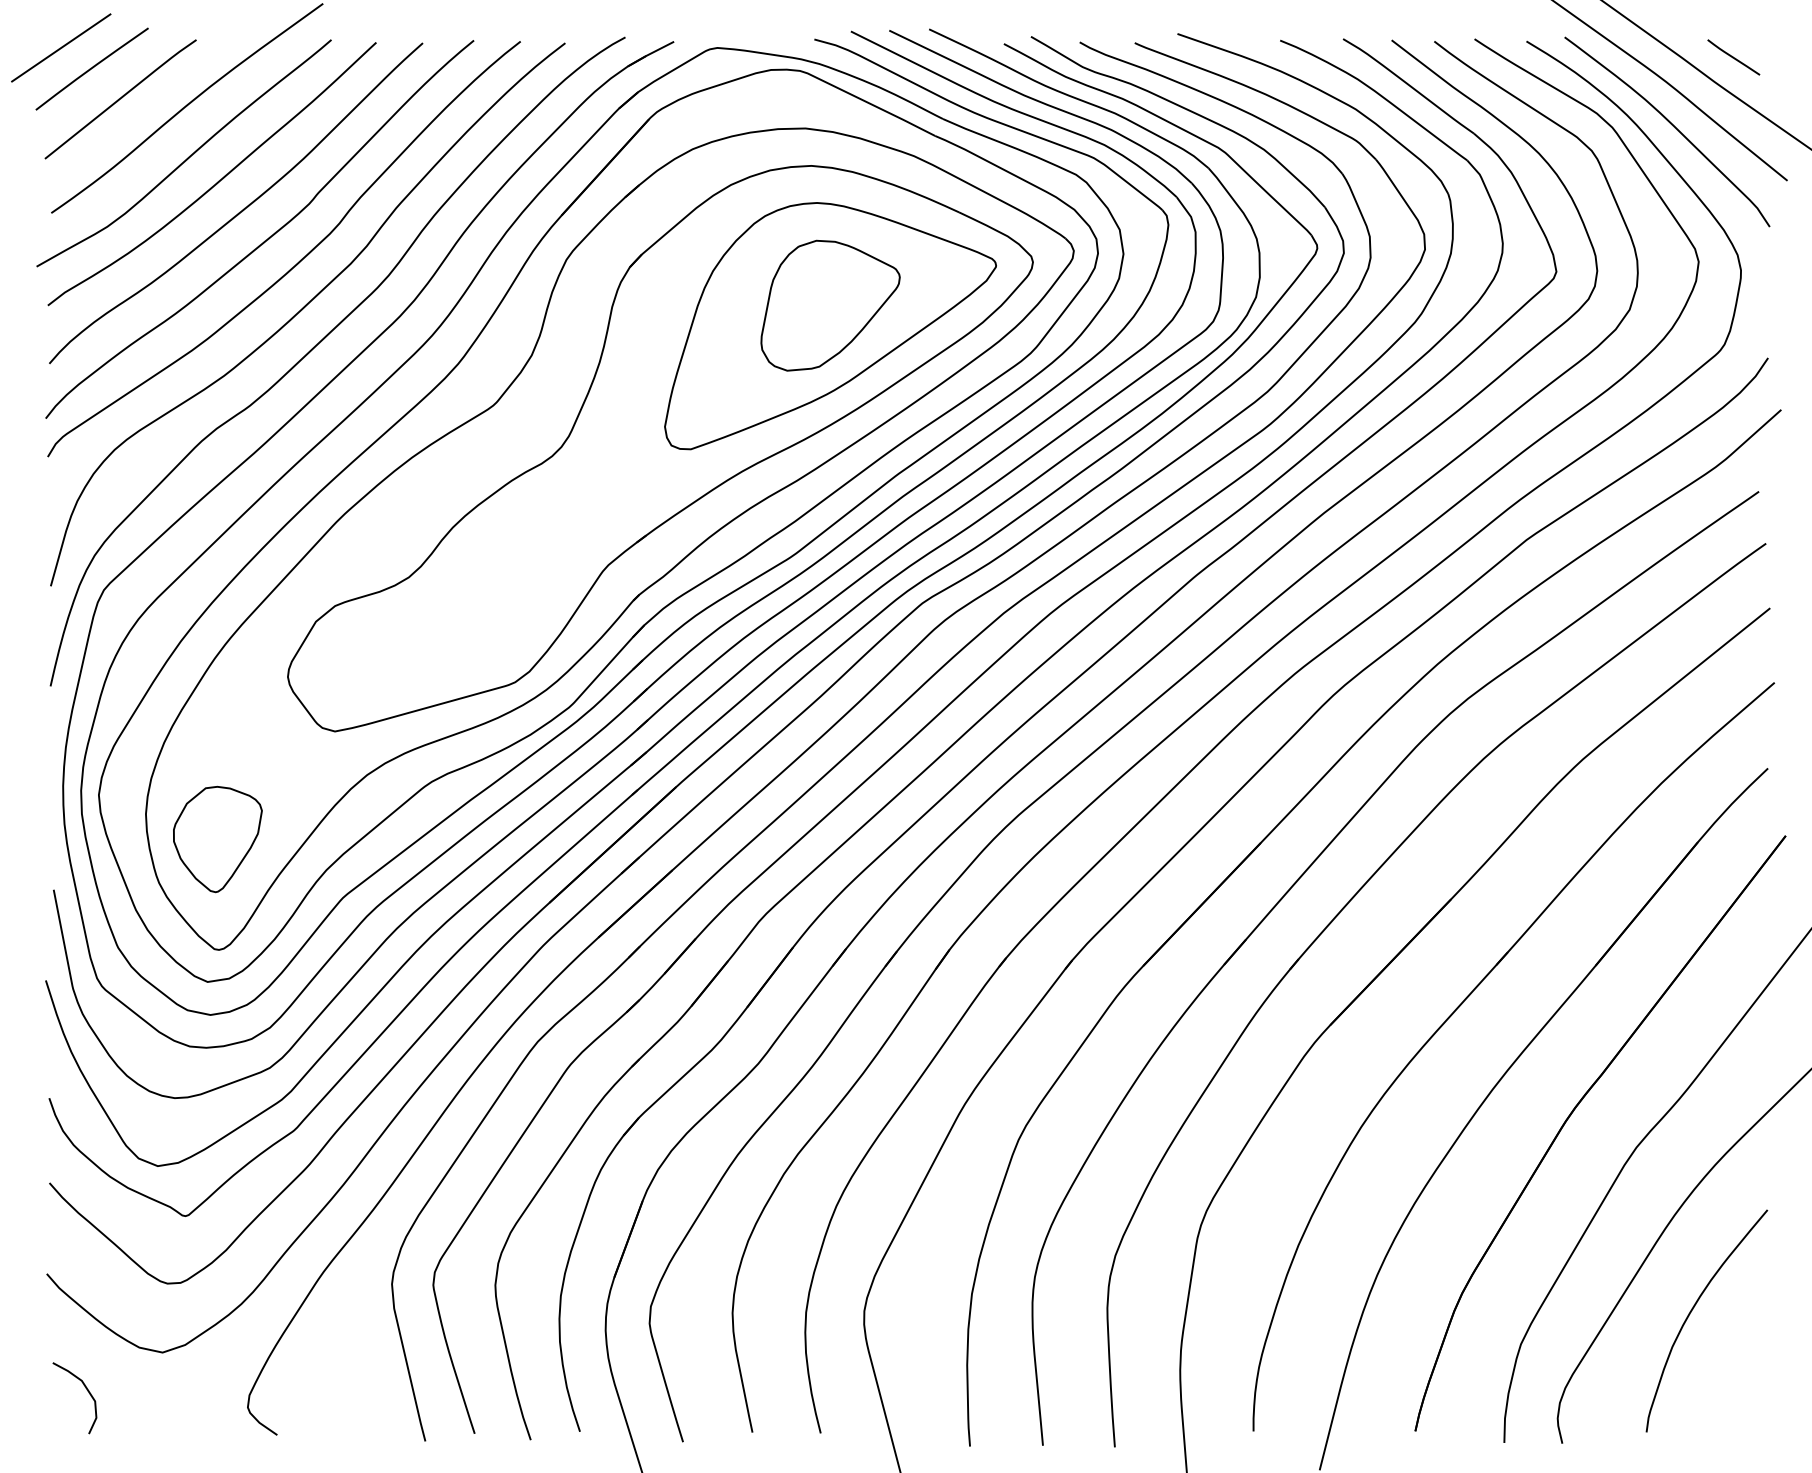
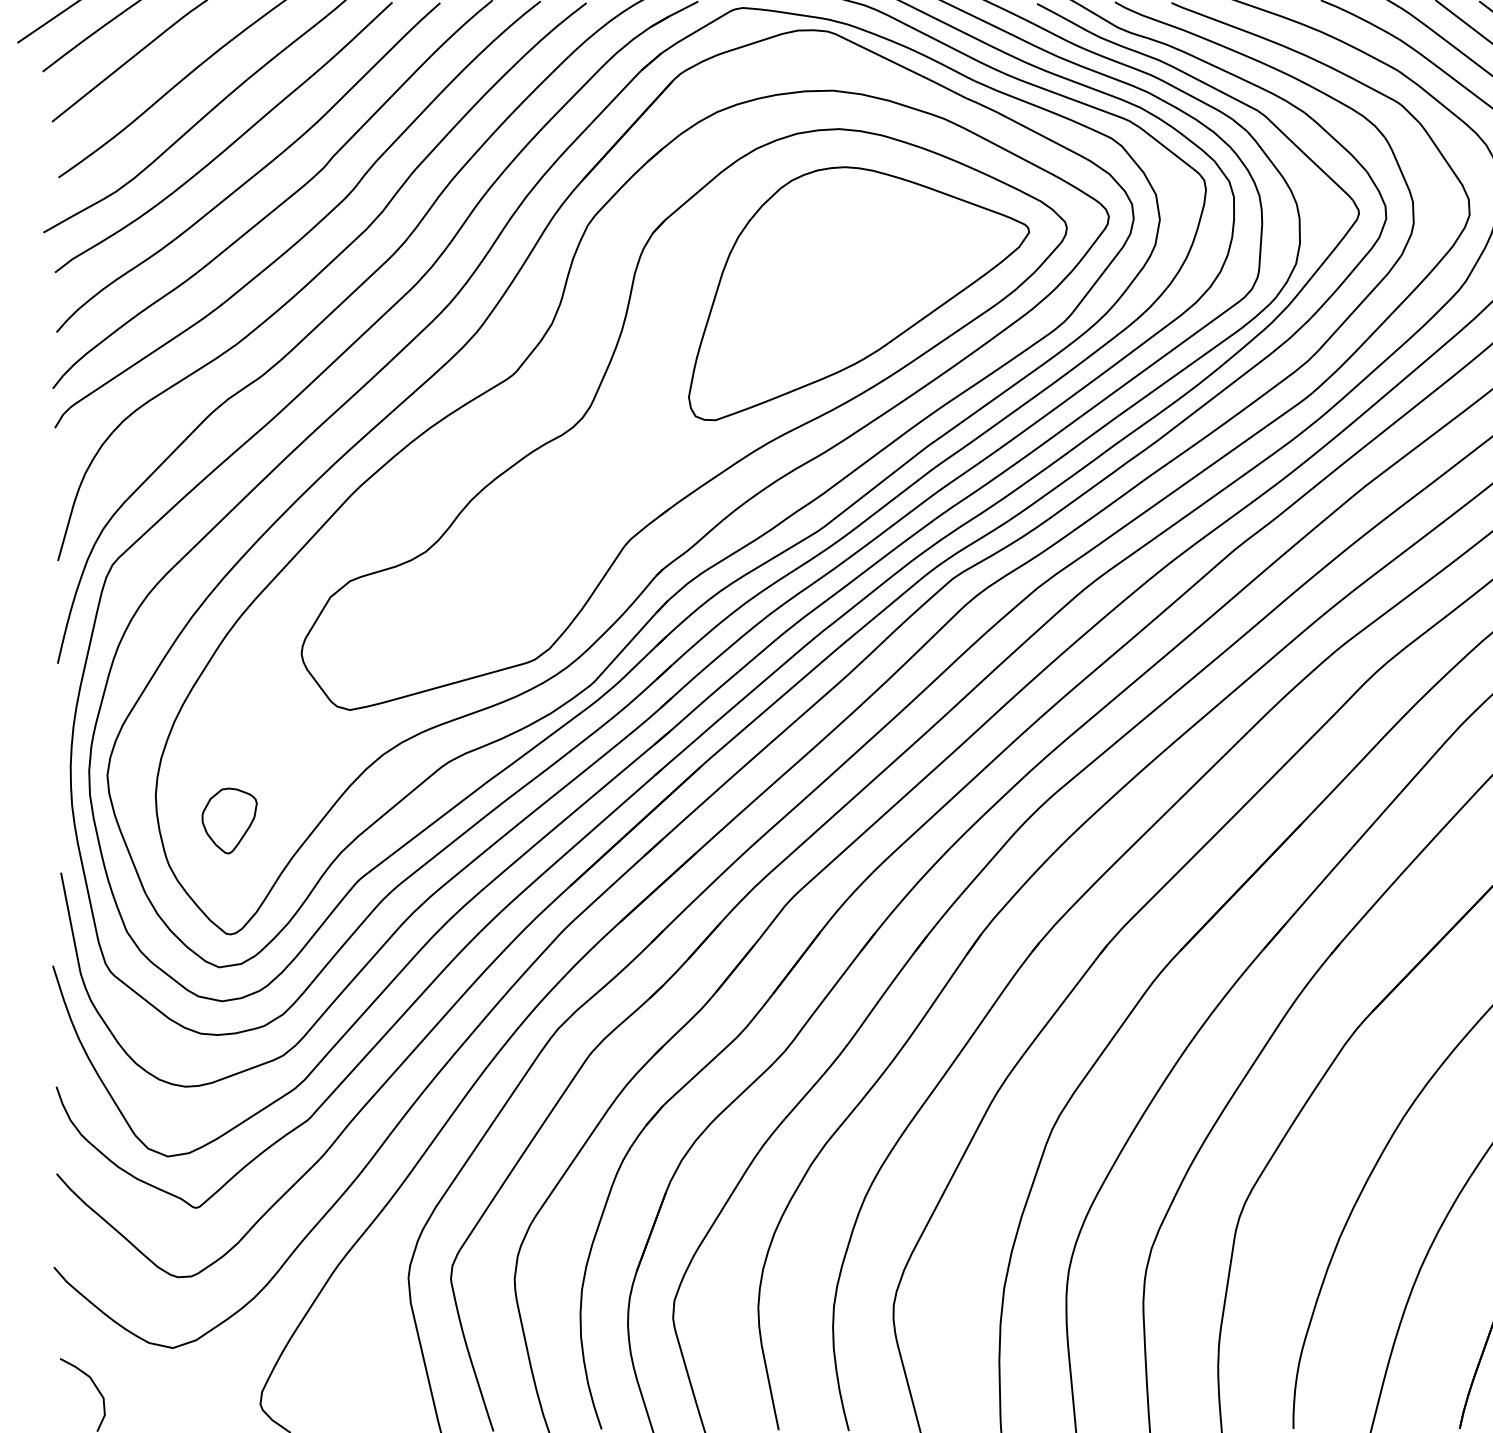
part: (830, 305) -> (858, 272), removed
part: (217, 839) -> (229, 821), size x0.6

